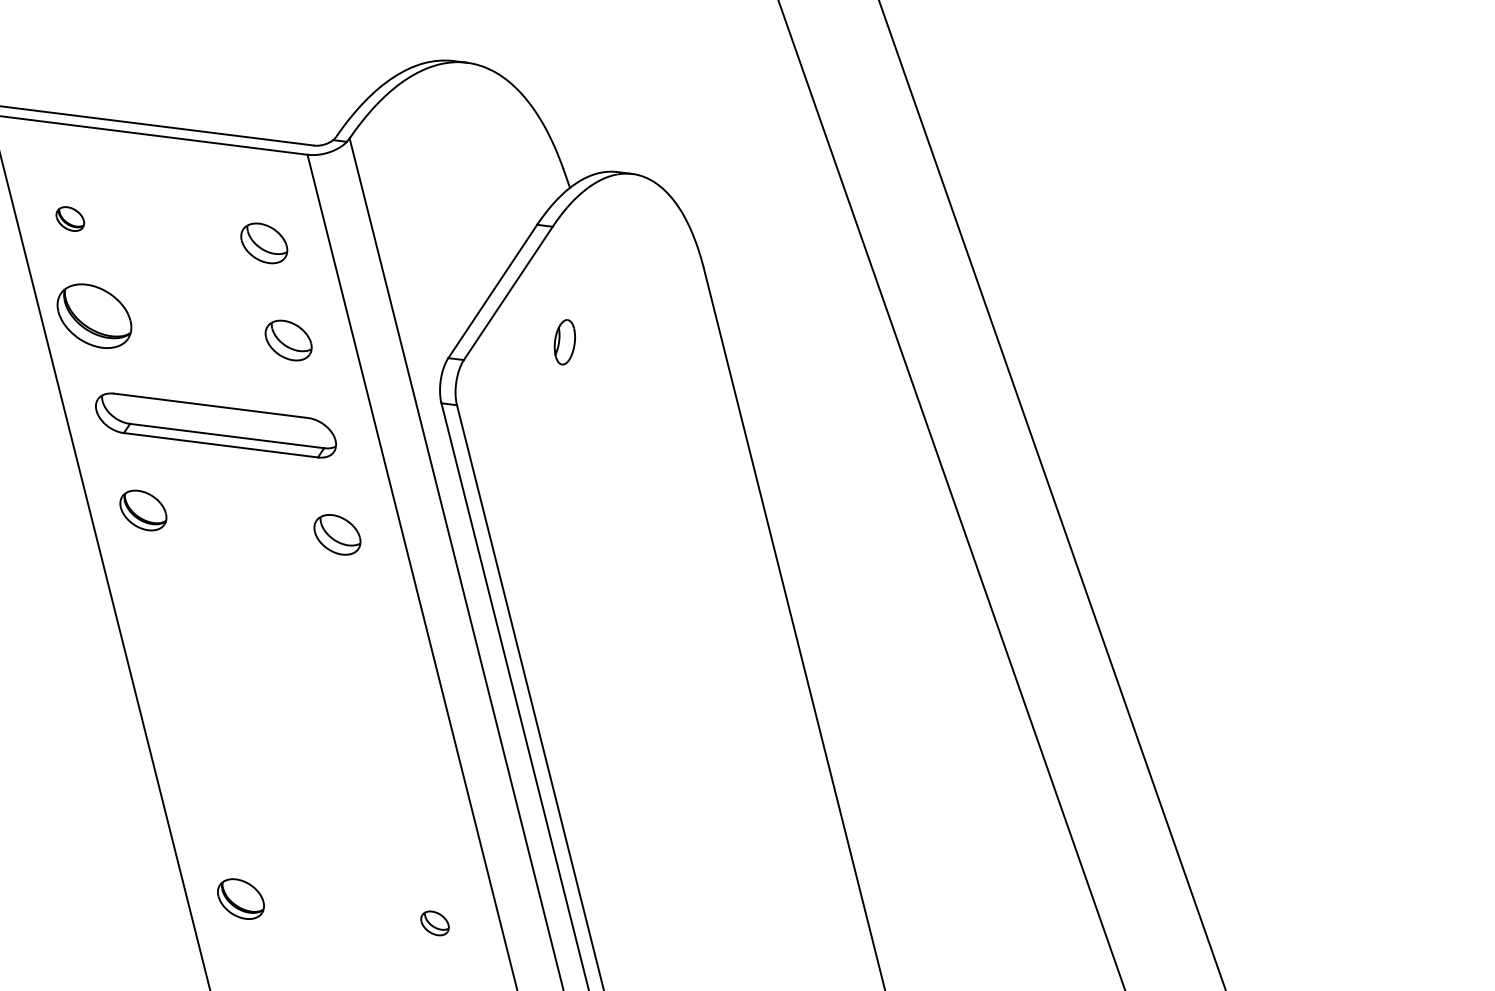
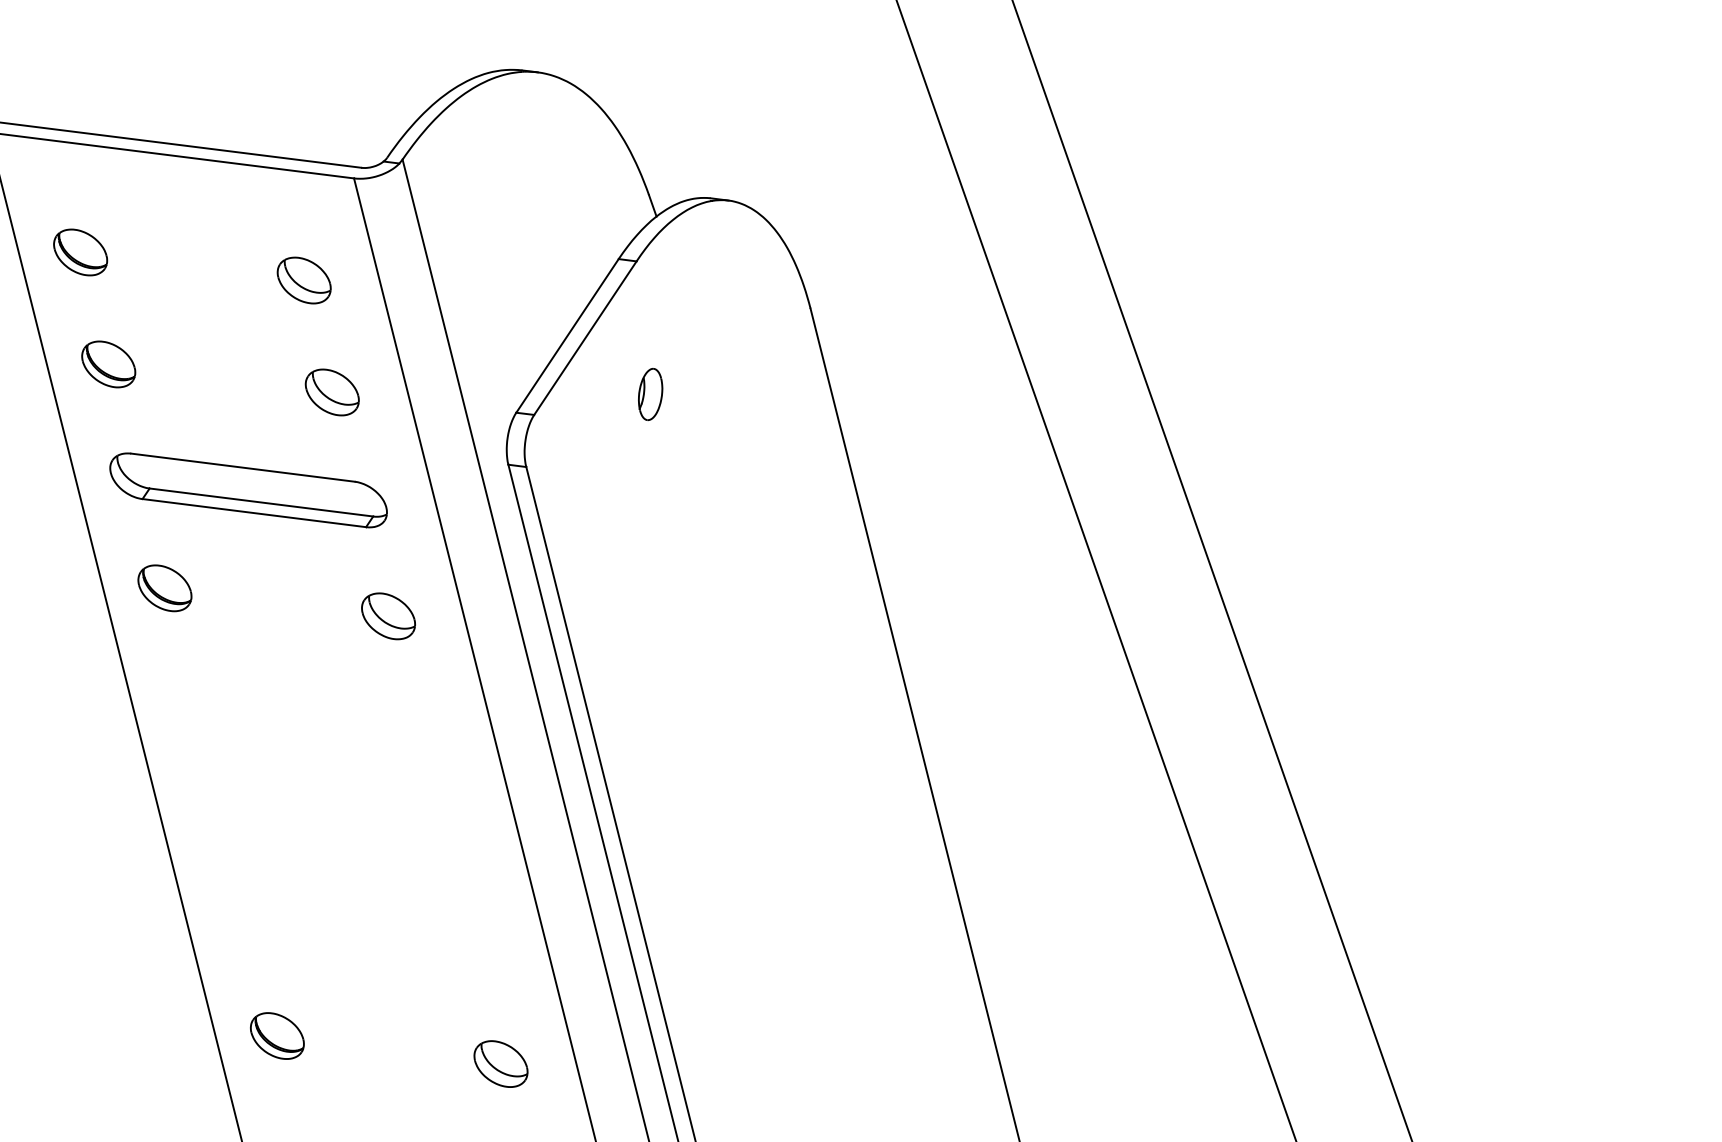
part: (70, 219) -> (80, 252), size x1.67
part: (94, 316) -> (108, 364), size x0.62
part: (434, 922) -> (500, 1063), size x1.67

